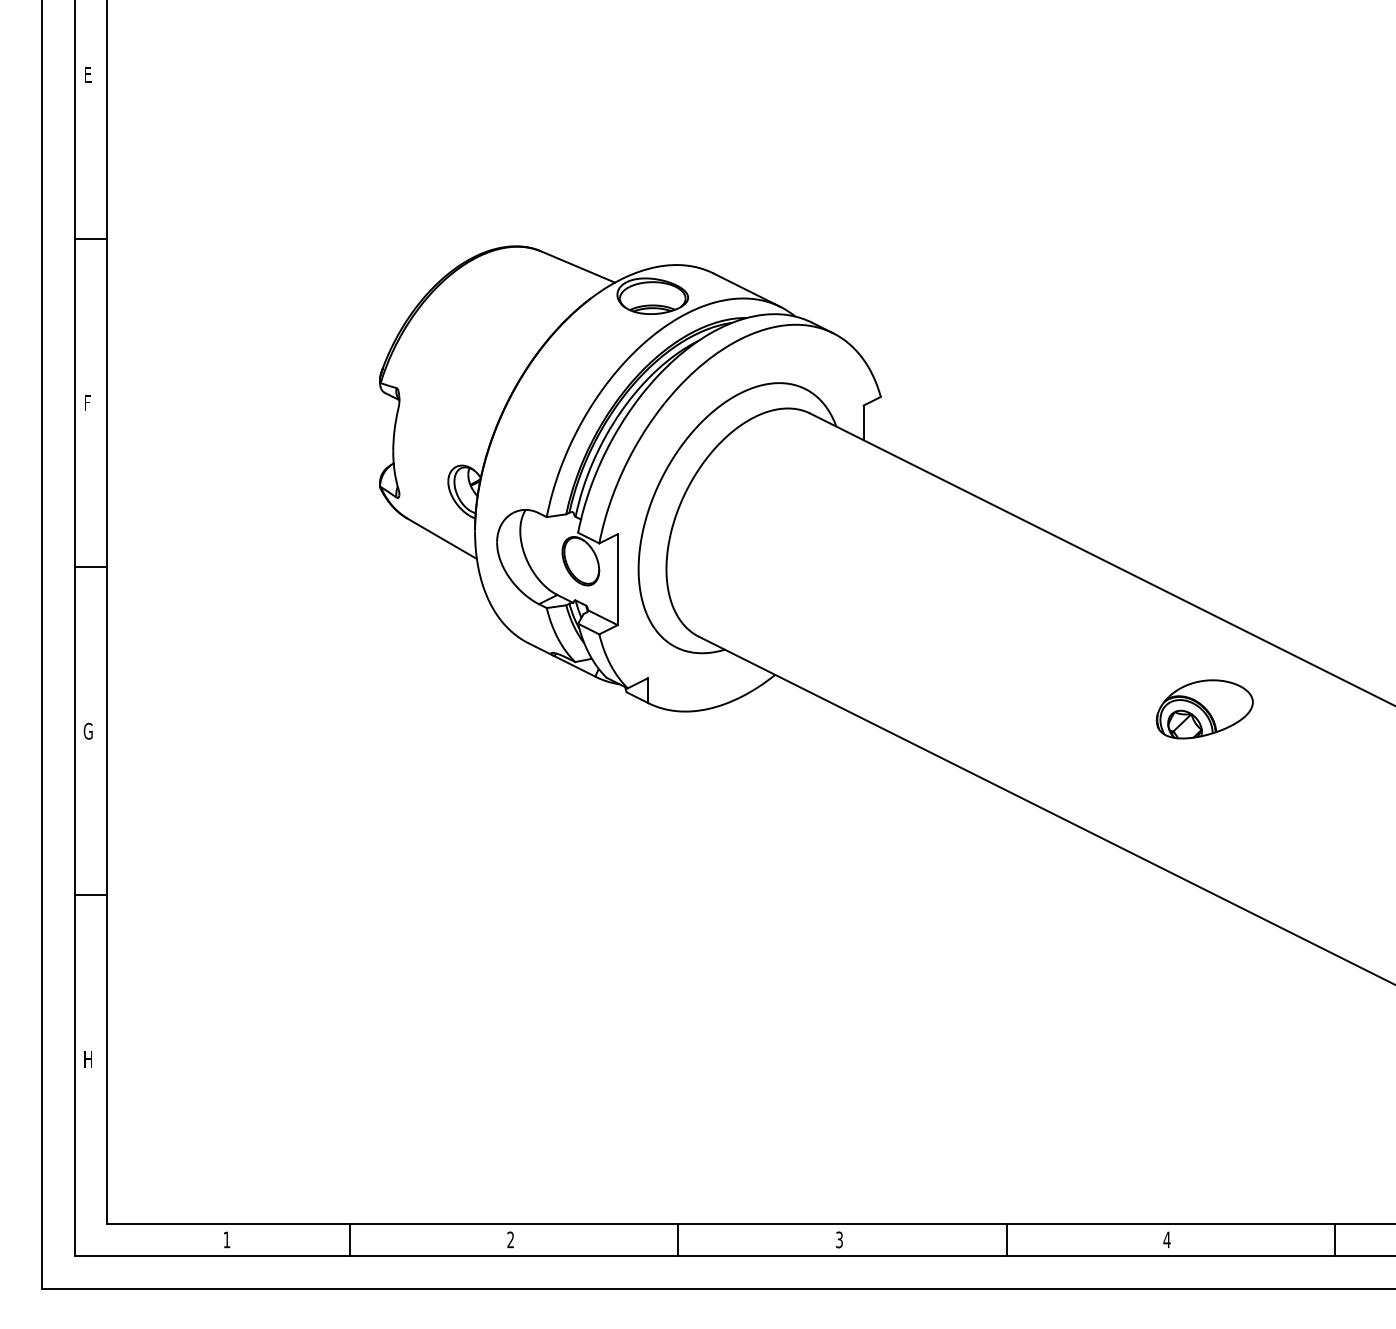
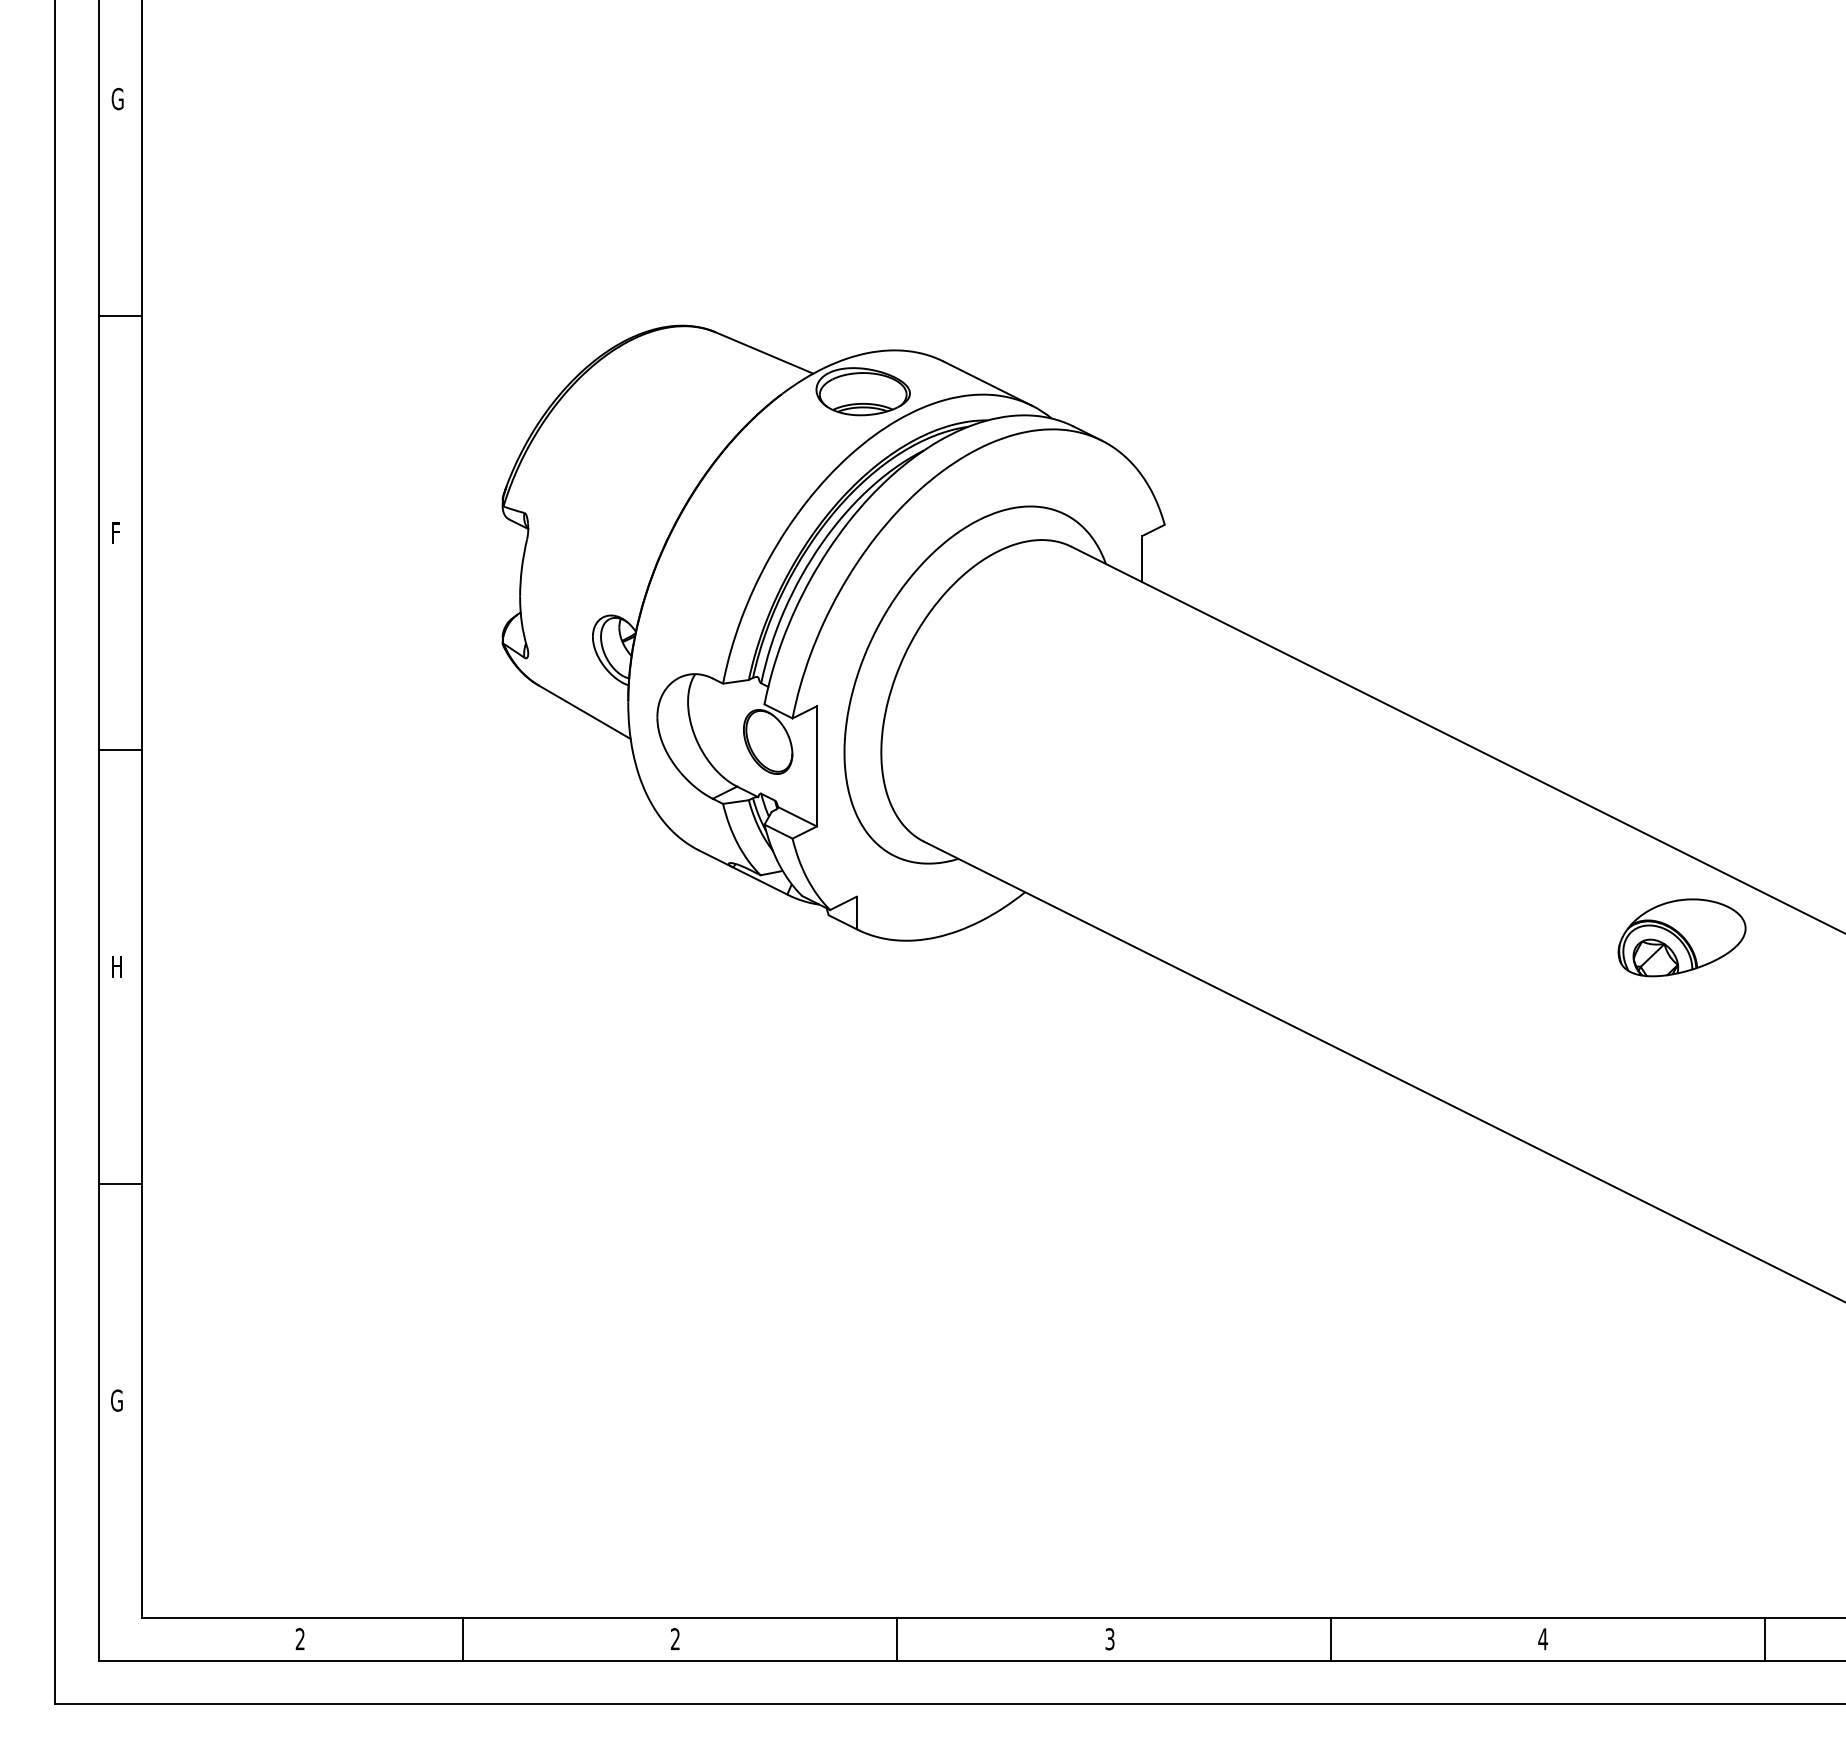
text: (88, 74) -> (117, 98), E -> G
part: (1204, 709) -> (1681, 937), moved
text: (87, 731) -> (116, 966), G -> H
text: (87, 1059) -> (116, 1400), H -> G
text: (226, 1239) -> (299, 1638), 1 -> 2

